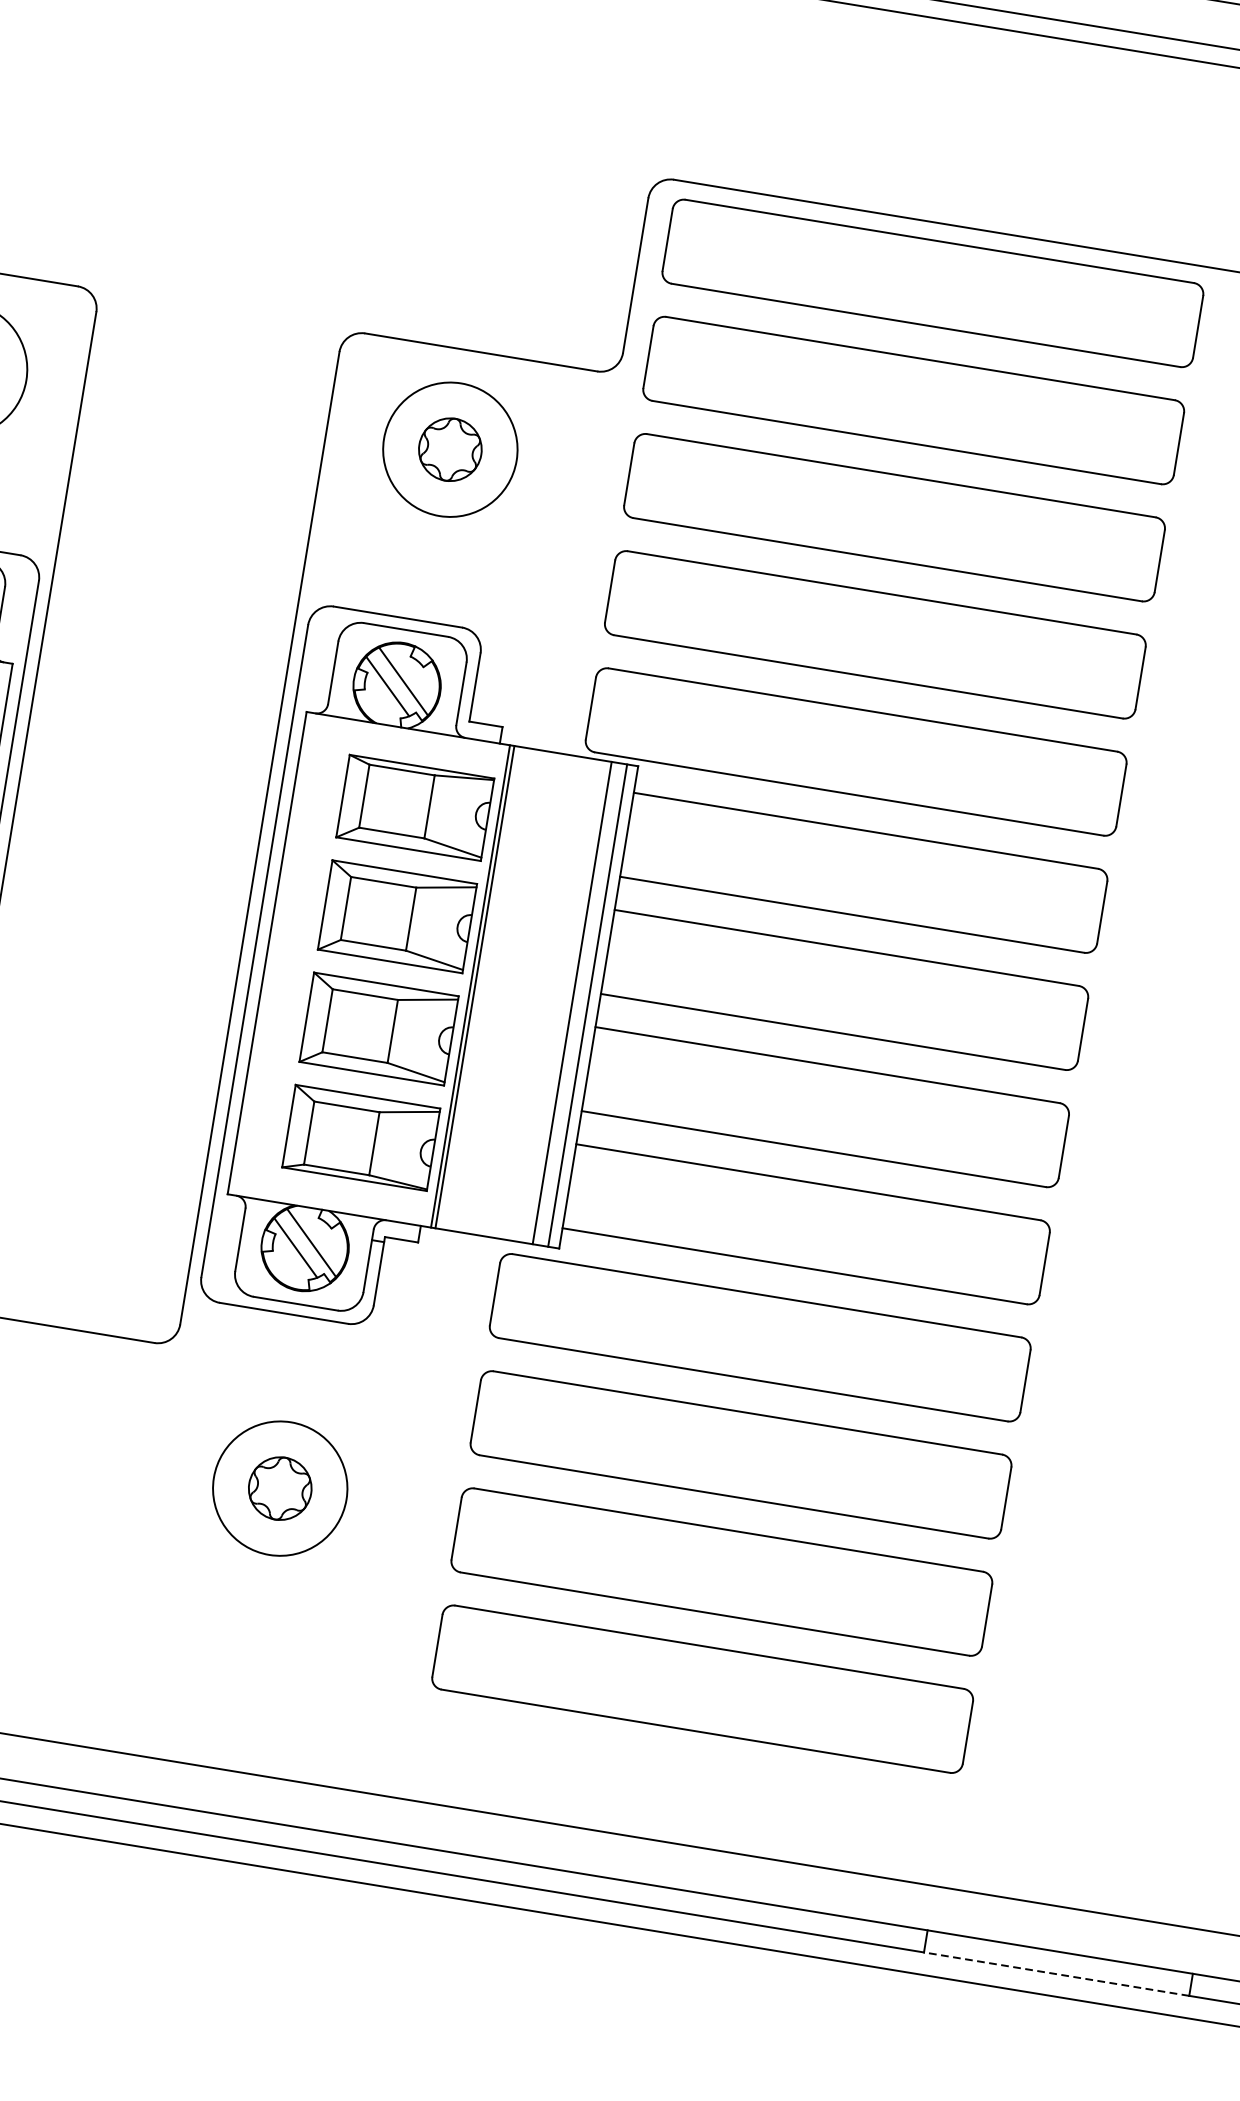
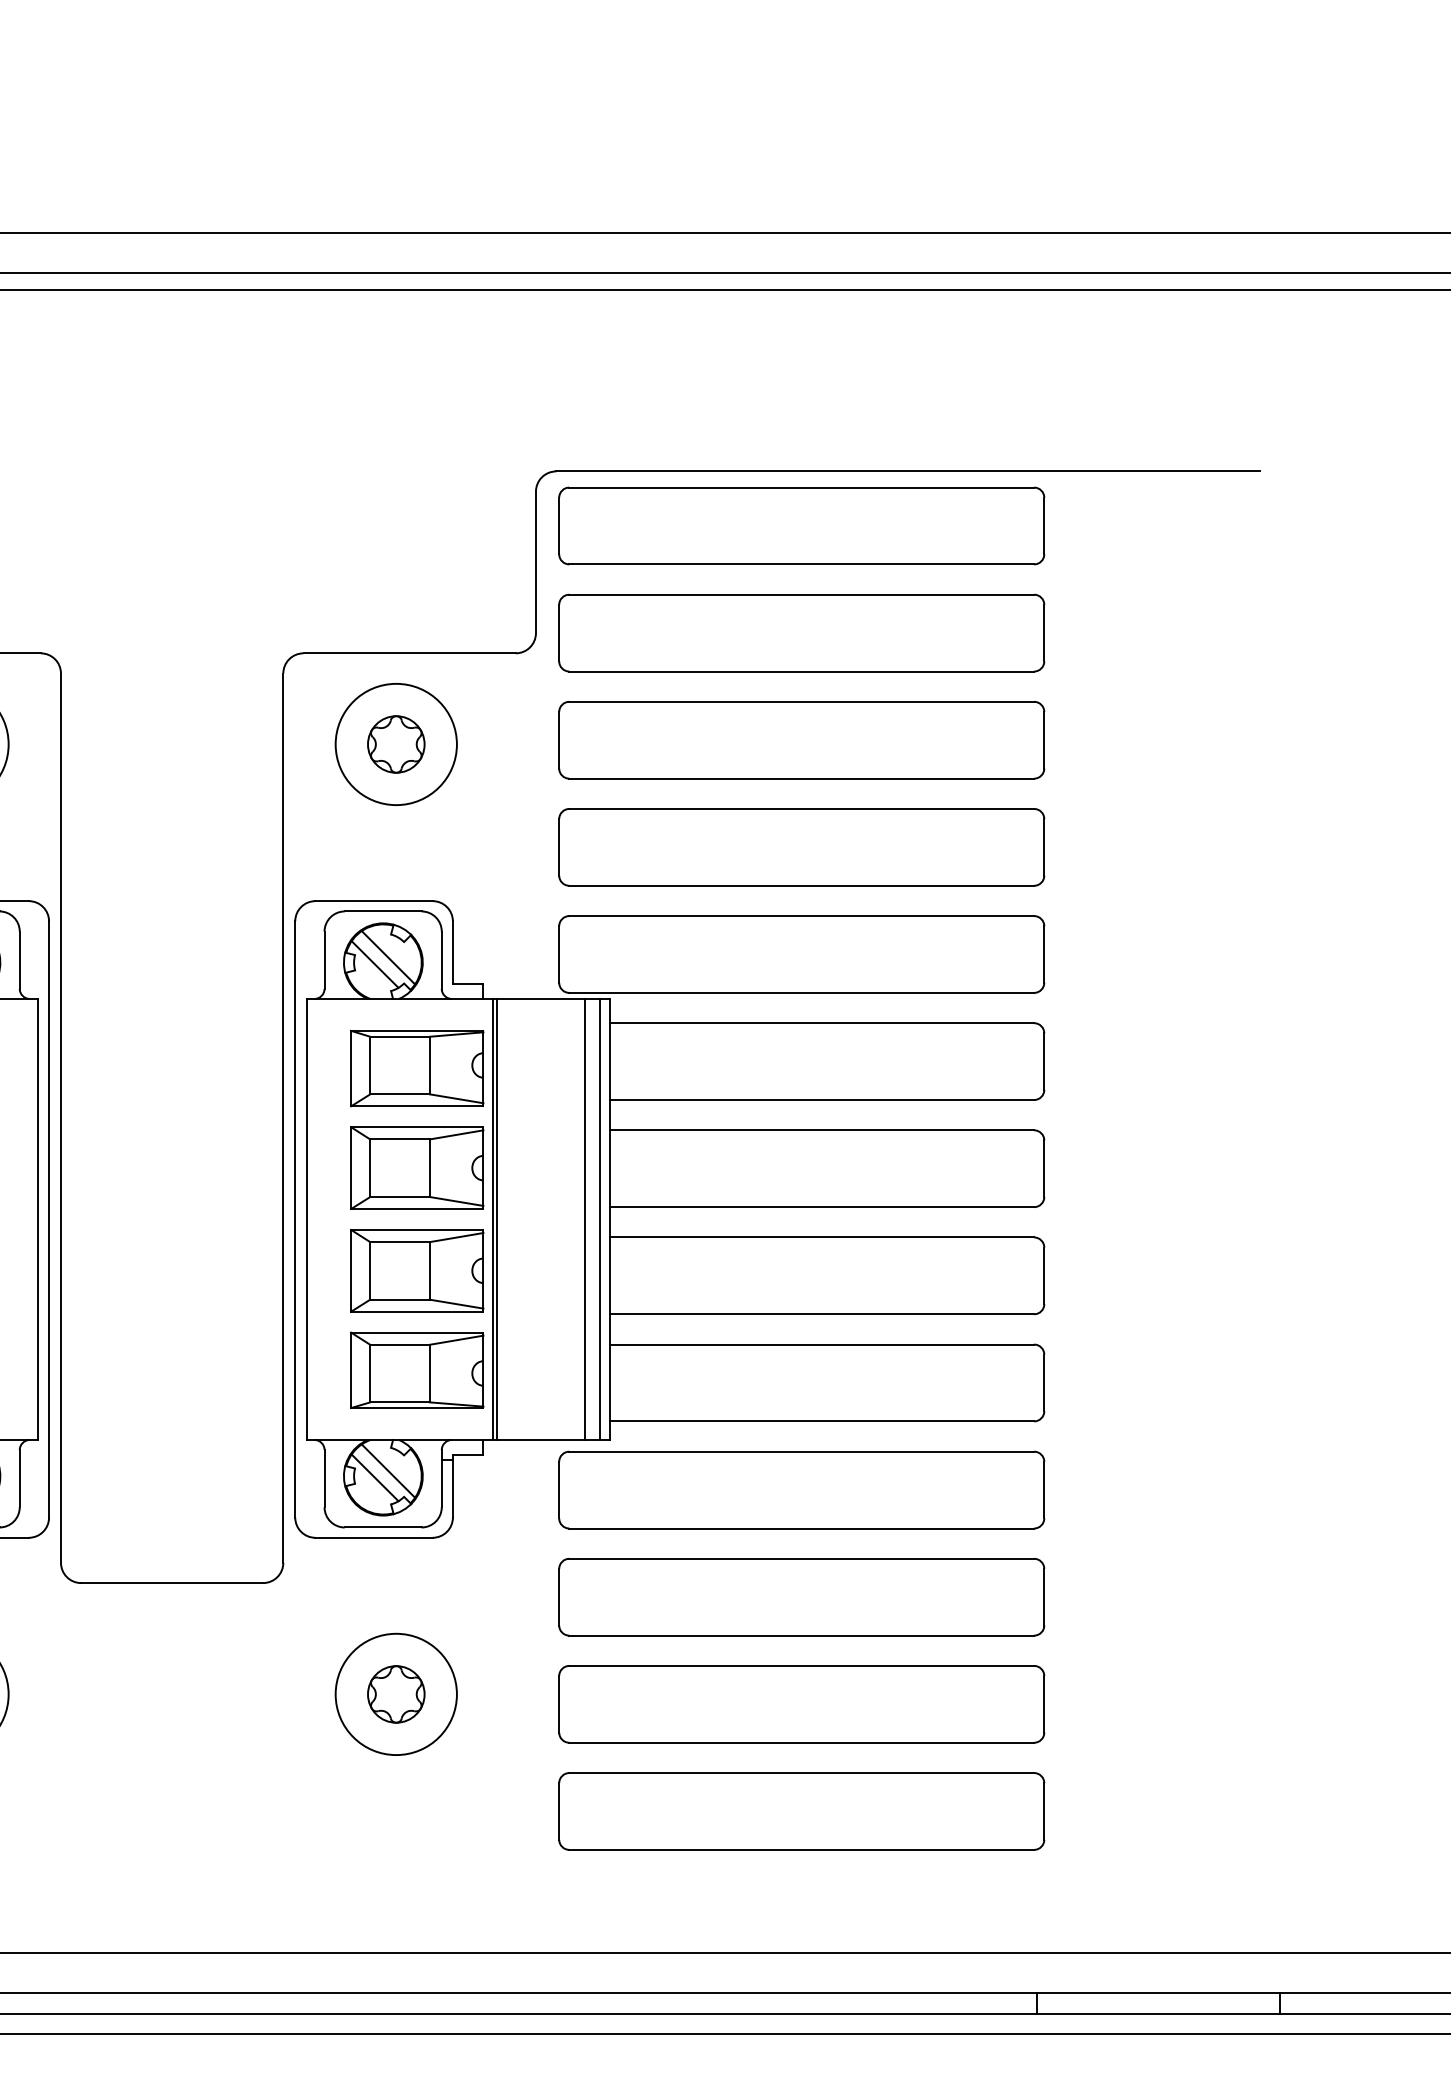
line: (1055, 1973) -> (1157, 2013), dashed -> solid

